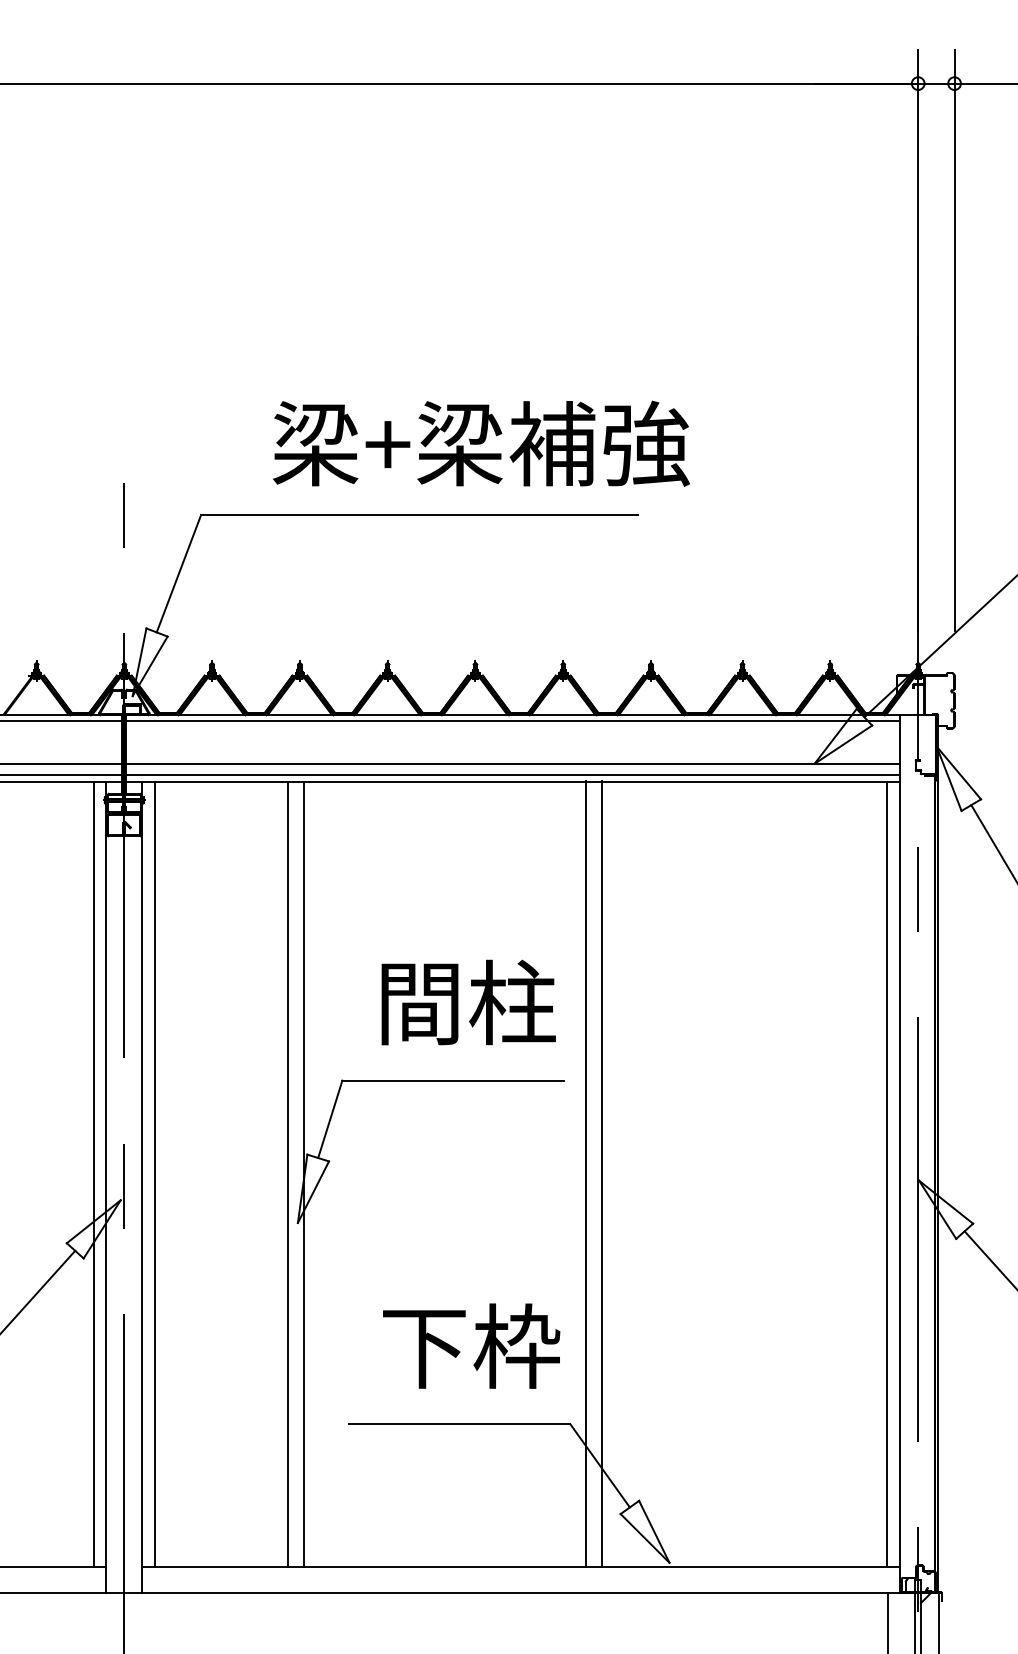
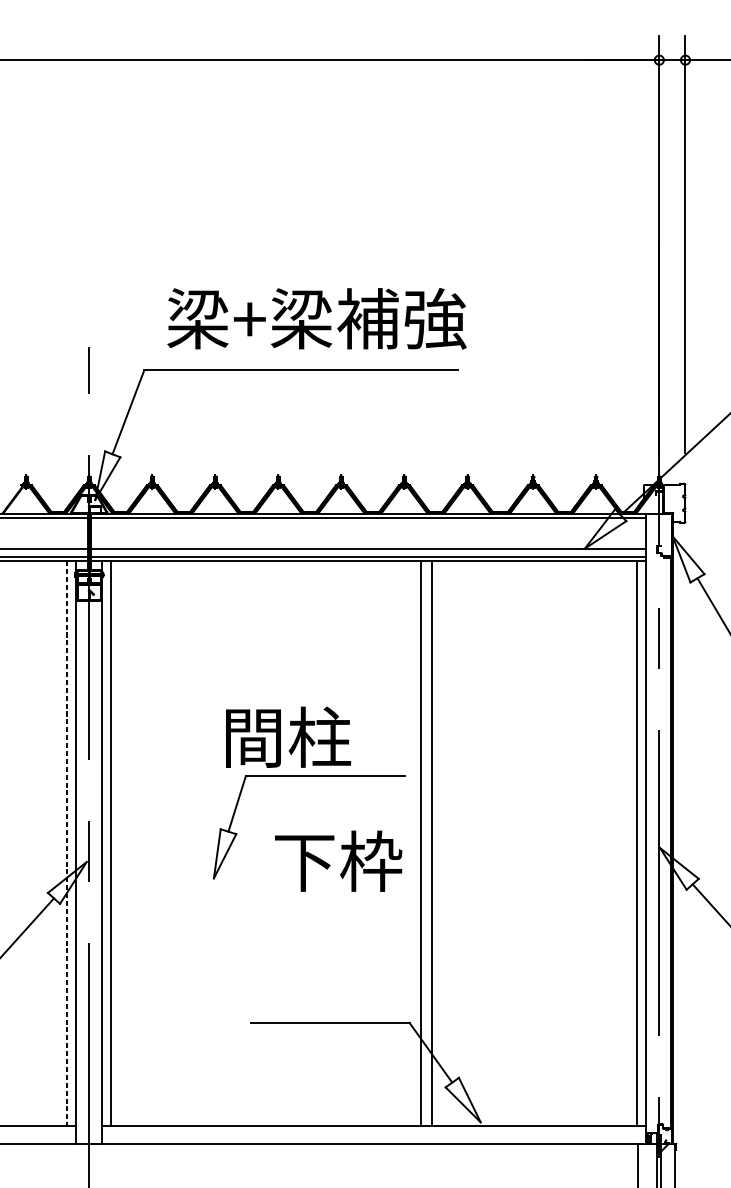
text: (481, 443) -> (317, 318), moved
text: (468, 1002) -> (288, 737), moved
line: (93, 1174) -> (67, 843), solid -> dashed
line: (288, 1174) -> (207, 843), removed
line: (304, 1174) -> (218, 843), removed
text: (471, 1345) -> (338, 860), moved

